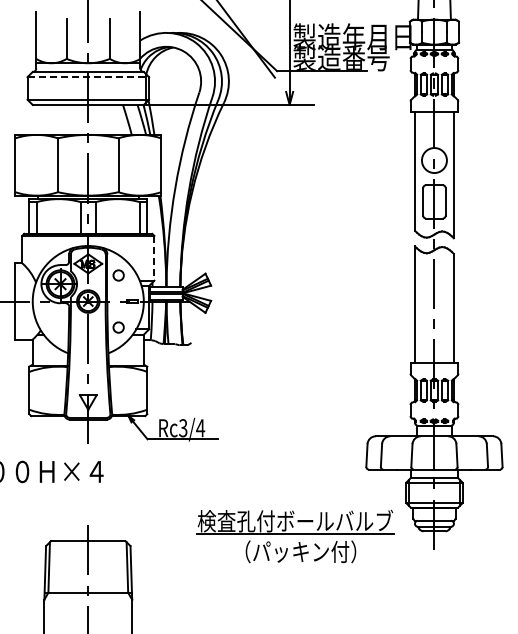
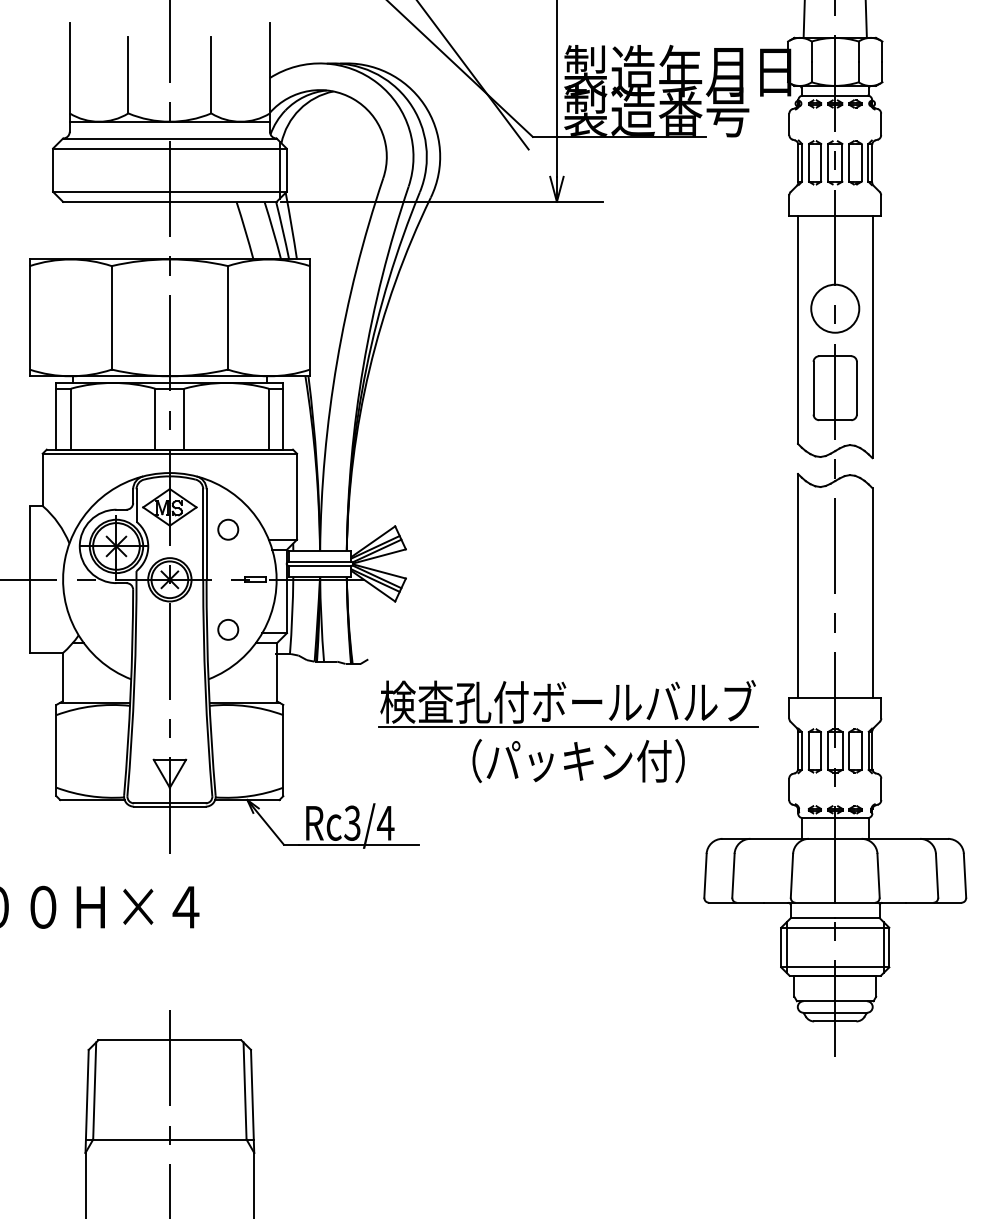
line: (88, 77) -> (170, 149), dashed -> solid
line: (154, 258) -> (297, 497), dashed -> solid
part: (295, 536) -> (568, 731), moved

